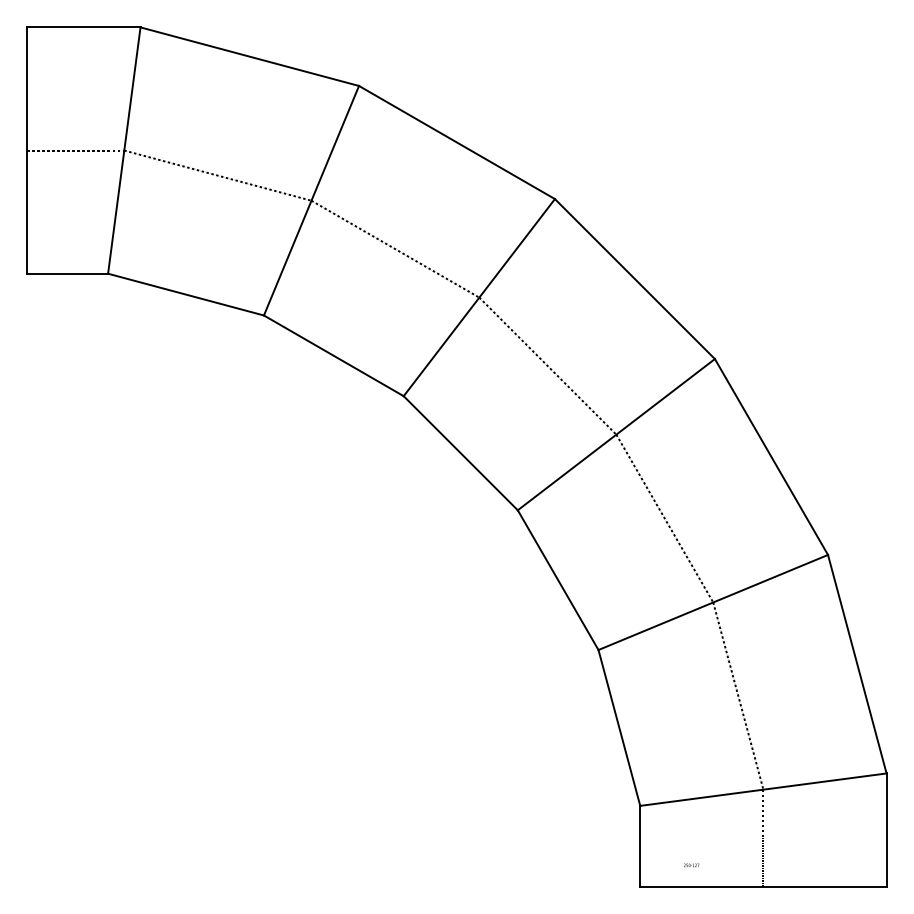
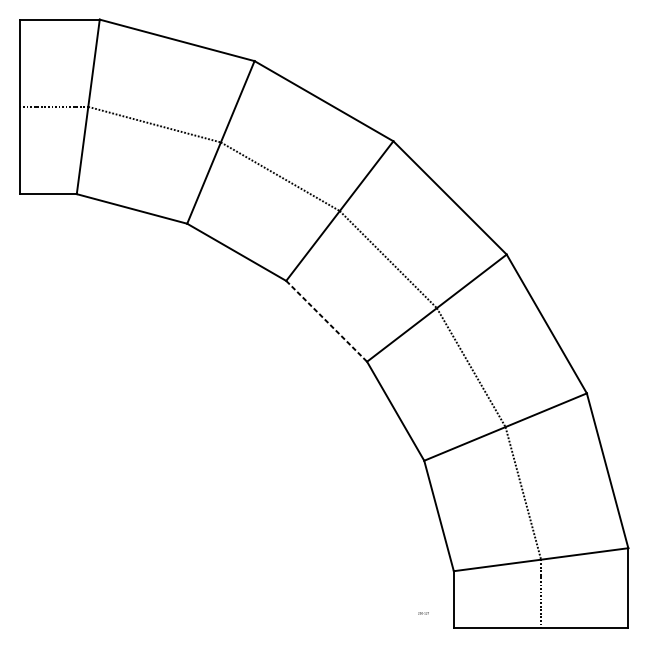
line: (460, 453) -> (326, 321), solid -> dashed
text: (691, 865) -> (423, 613), moved

